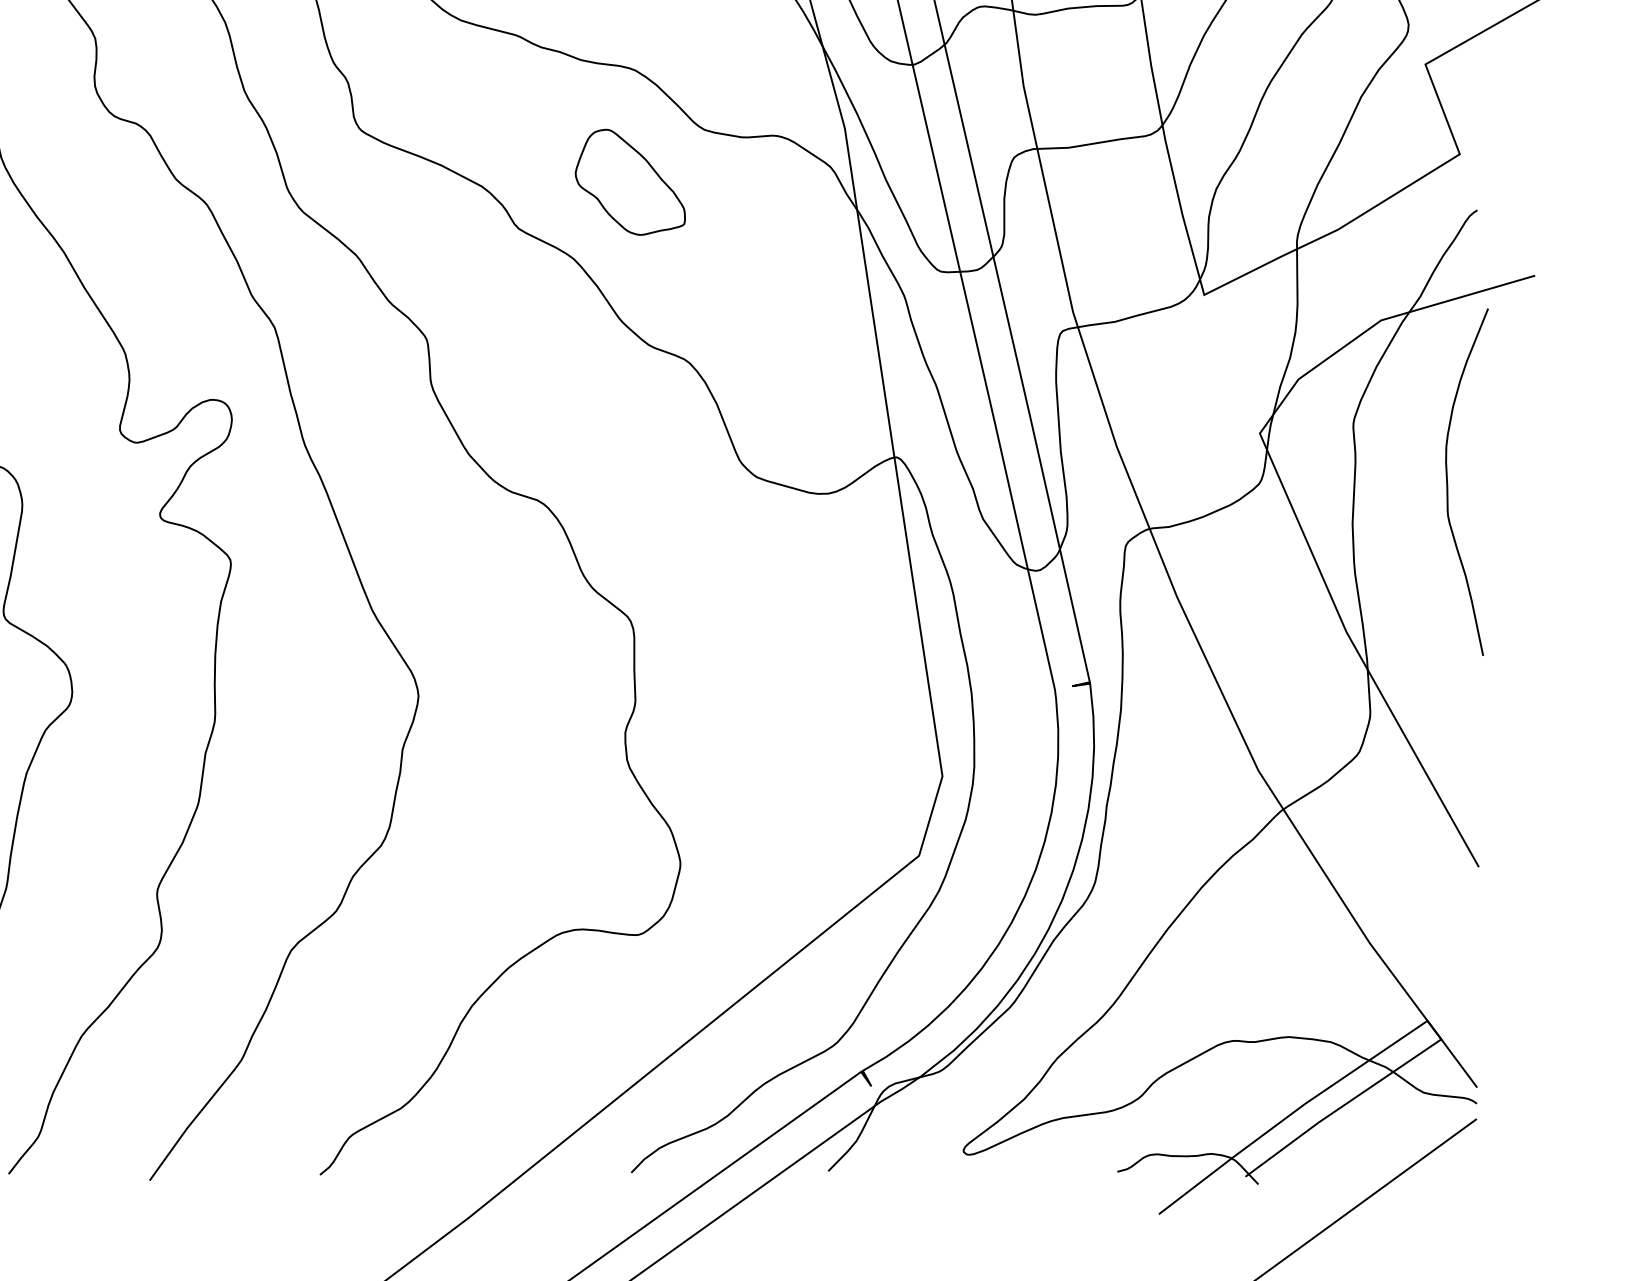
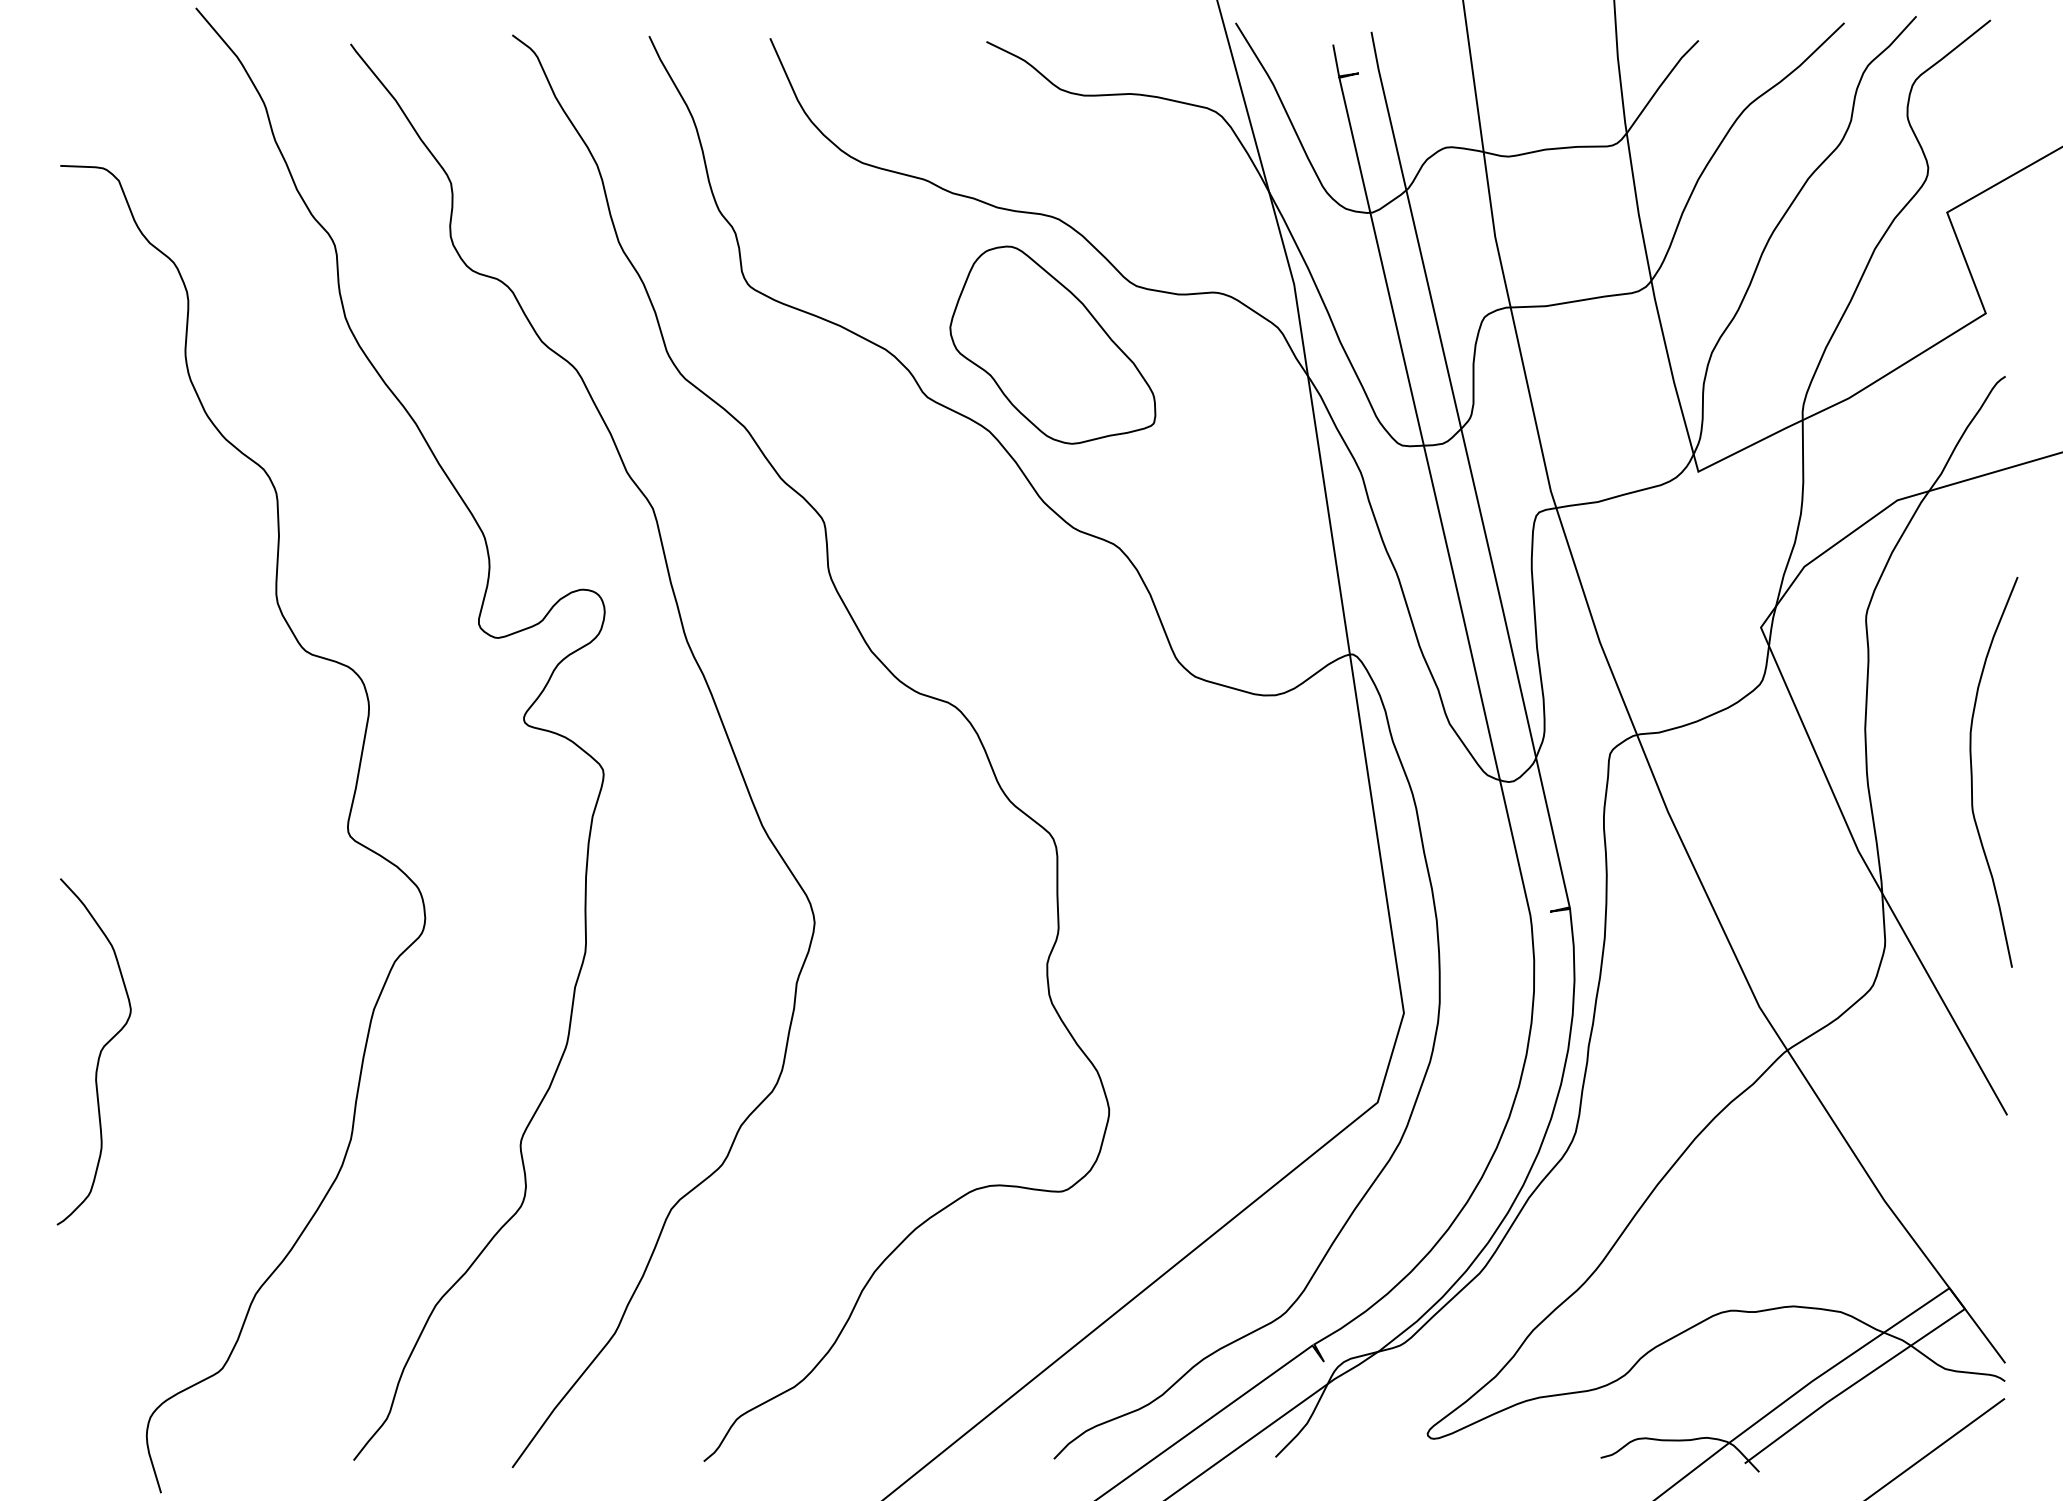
part: (629, 181) -> (1052, 344), size x1.67
curve: (1447, 482) -> (1972, 772), moved

